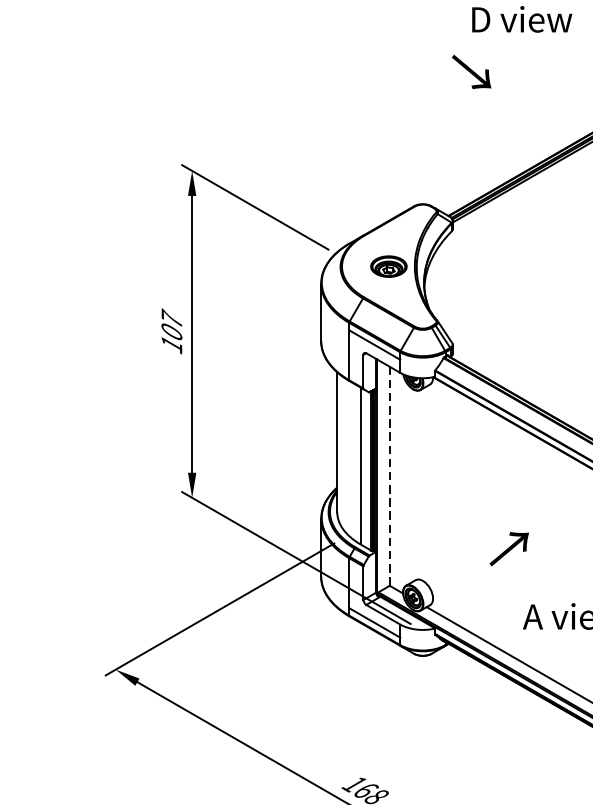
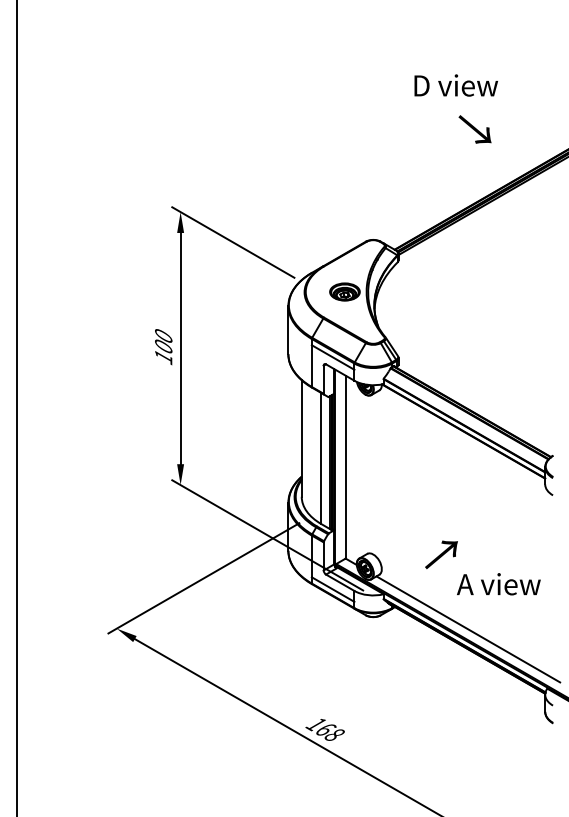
text: (470, 72) -> (474, 129), moved
text: (171, 317) -> (163, 334), 107 -> 100
line: (389, 475) -> (345, 466), dashed -> solid
text: (509, 548) -> (441, 554), moved

